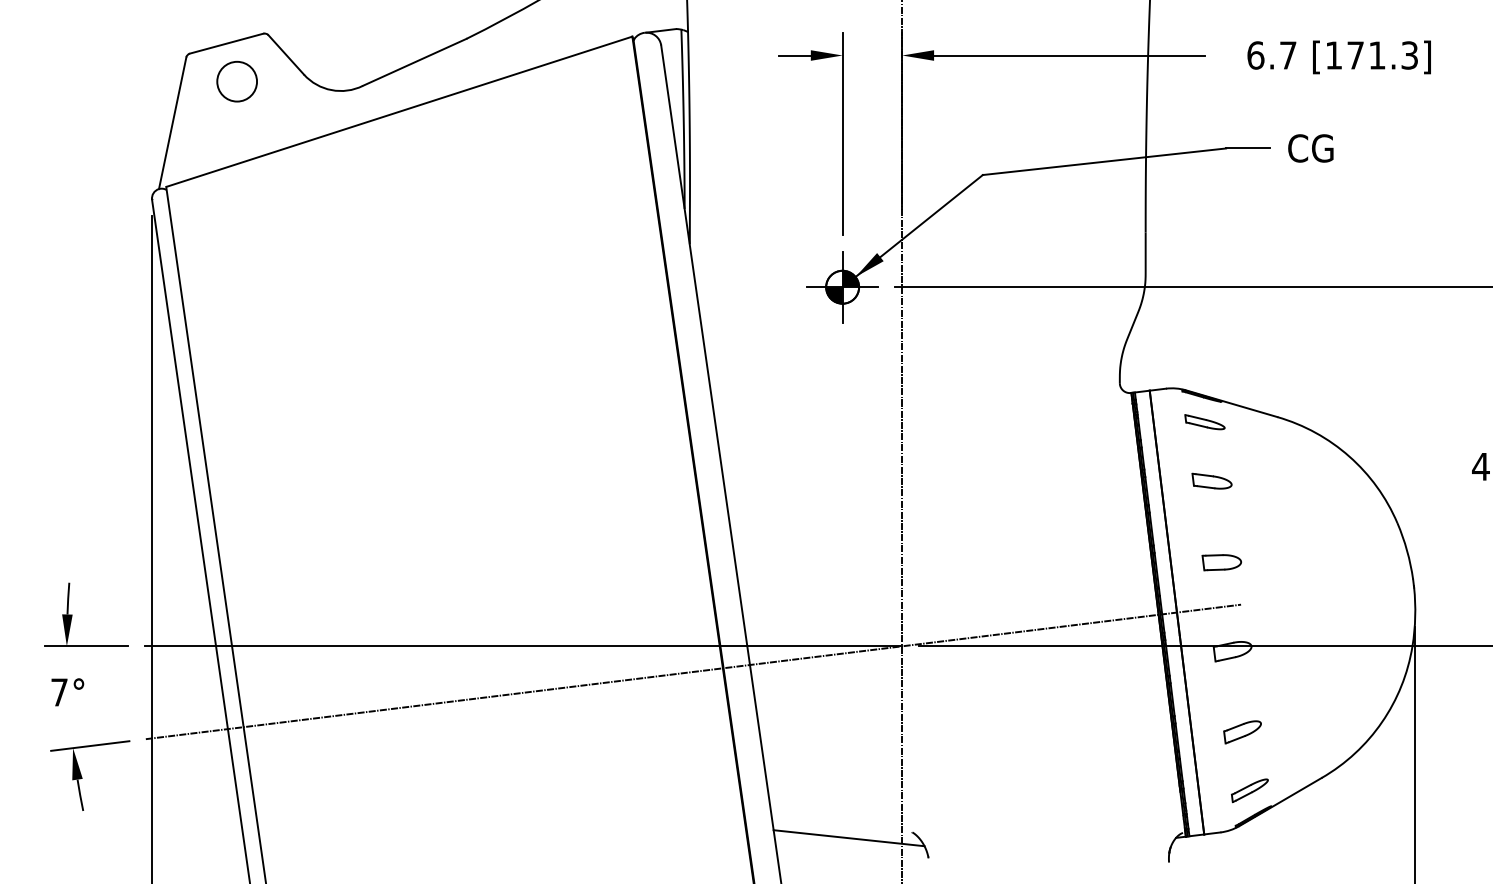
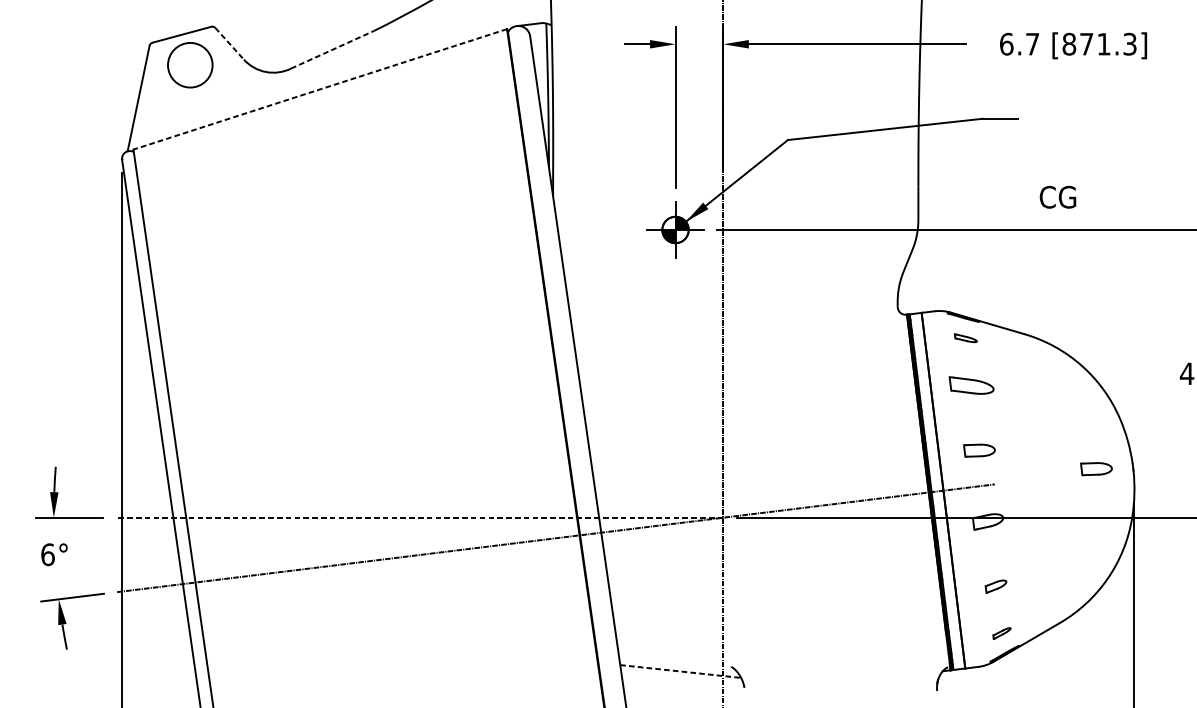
line: (286, 54) -> (229, 43), solid -> dashed
text: (1333, 55) -> (1068, 44), [171.3] -> [871.3]
line: (414, 62) -> (332, 49), solid -> dashed
circle: (237, 81) -> (190, 65), size x1.4
line: (398, 111) -> (319, 89), solid -> dashed
text: (1310, 148) -> (1057, 197), moved
part: (1204, 422) -> (965, 338), size x0.7
part: (1211, 480) -> (971, 384), size x1.4
part: (1367, 585) -> (1096, 469), added
line: (523, 646) -> (419, 517), solid -> dashed
text: (59, 692) -> (47, 554), 7° -> 6°
part: (1242, 732) -> (995, 586), size x0.7
part: (1249, 790) -> (1001, 633), size x0.6
line: (849, 838) -> (681, 671), solid -> dashed

